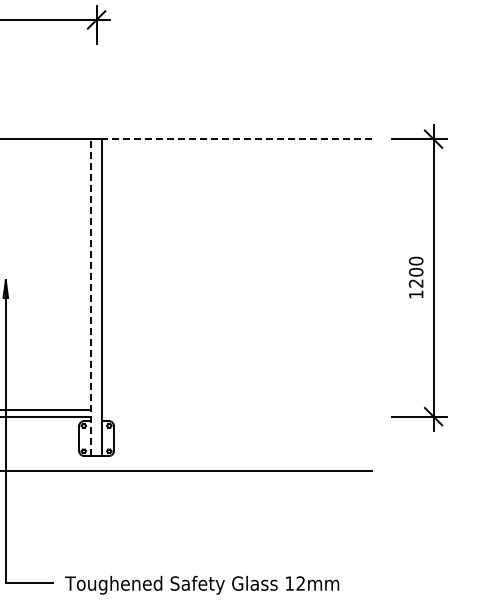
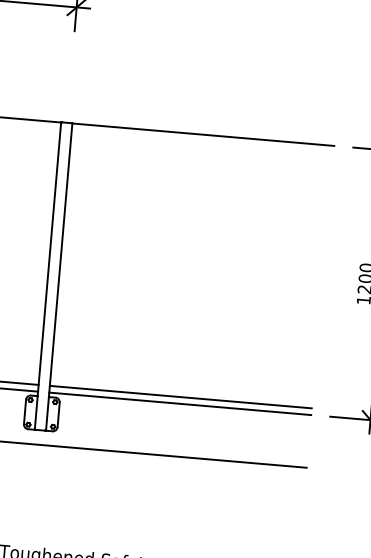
line: (236, 139) -> (202, 134), dashed -> solid
line: (90, 297) -> (47, 276), dashed -> solid
line: (237, 409) -> (180, 396), added
line: (237, 416) -> (180, 403), added

